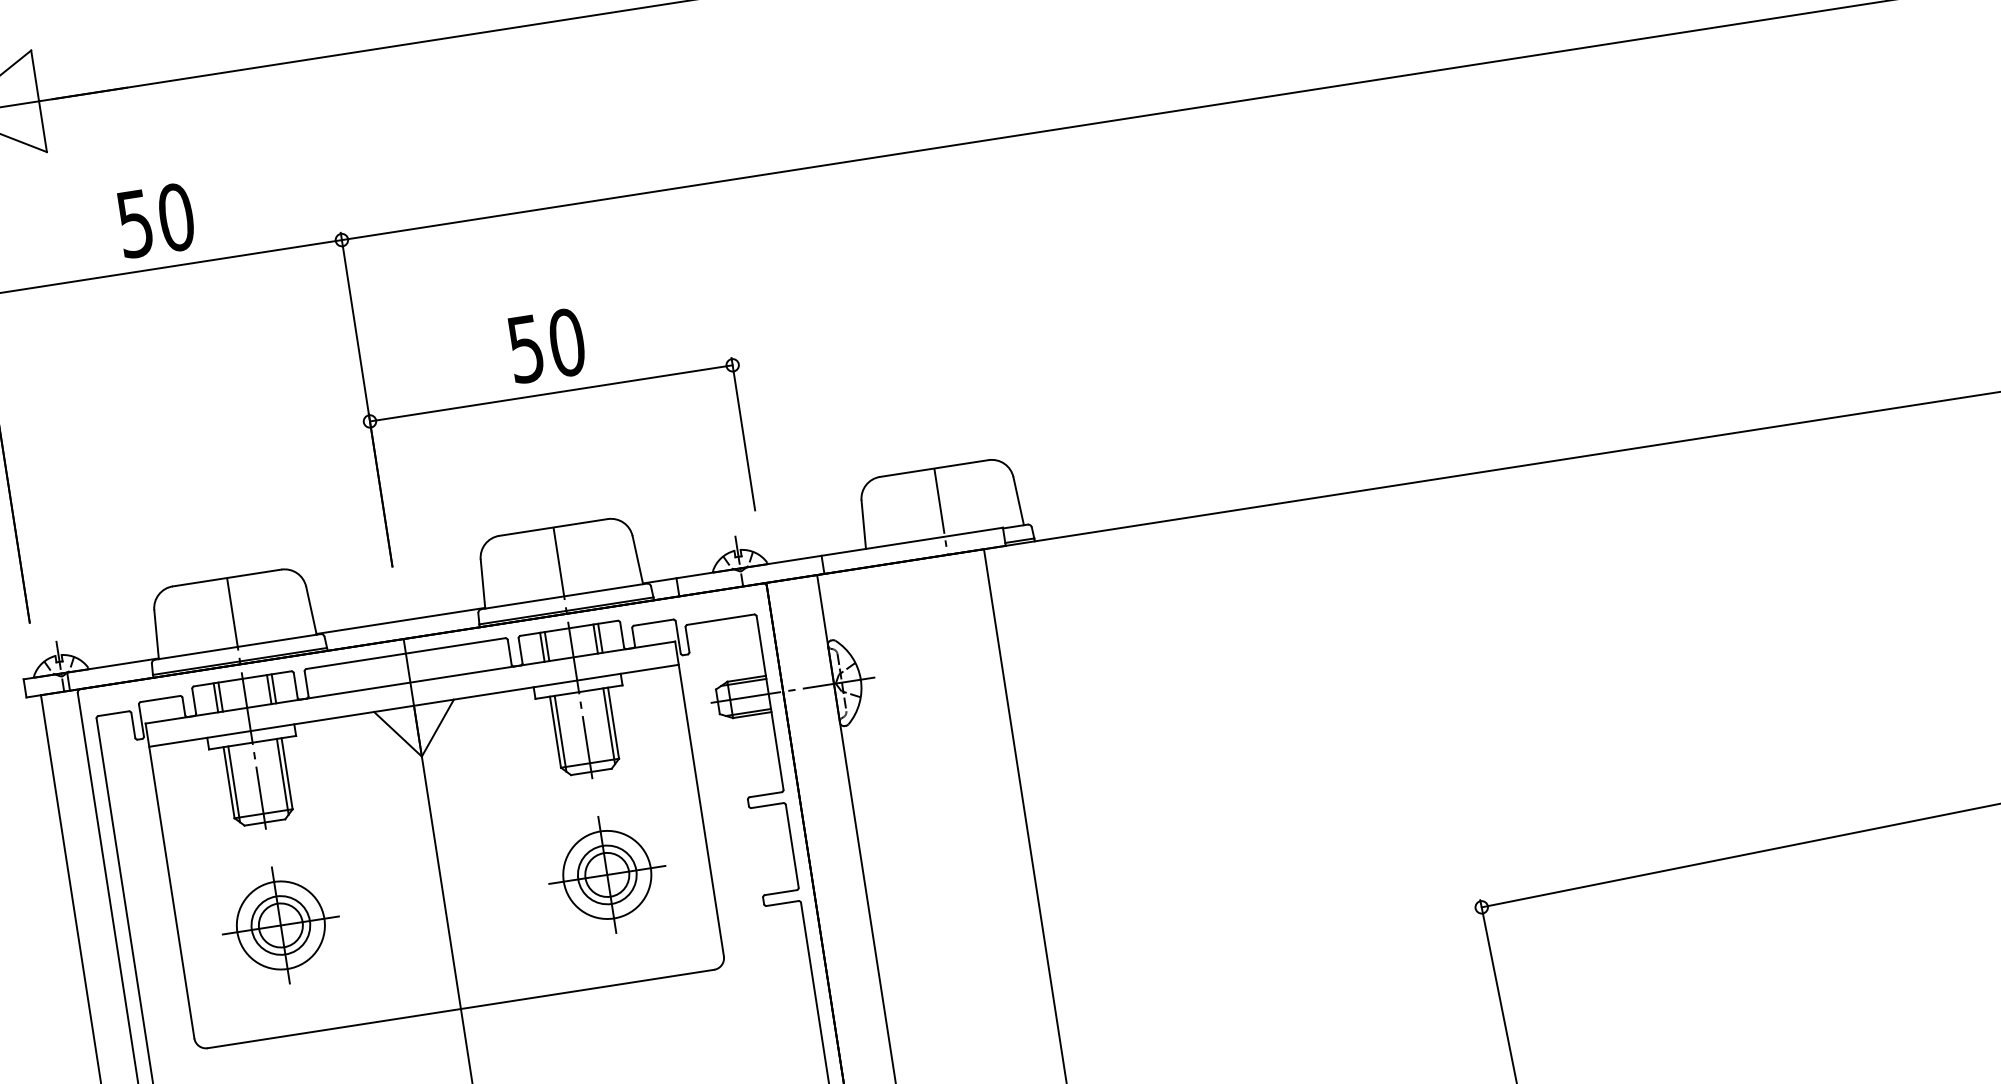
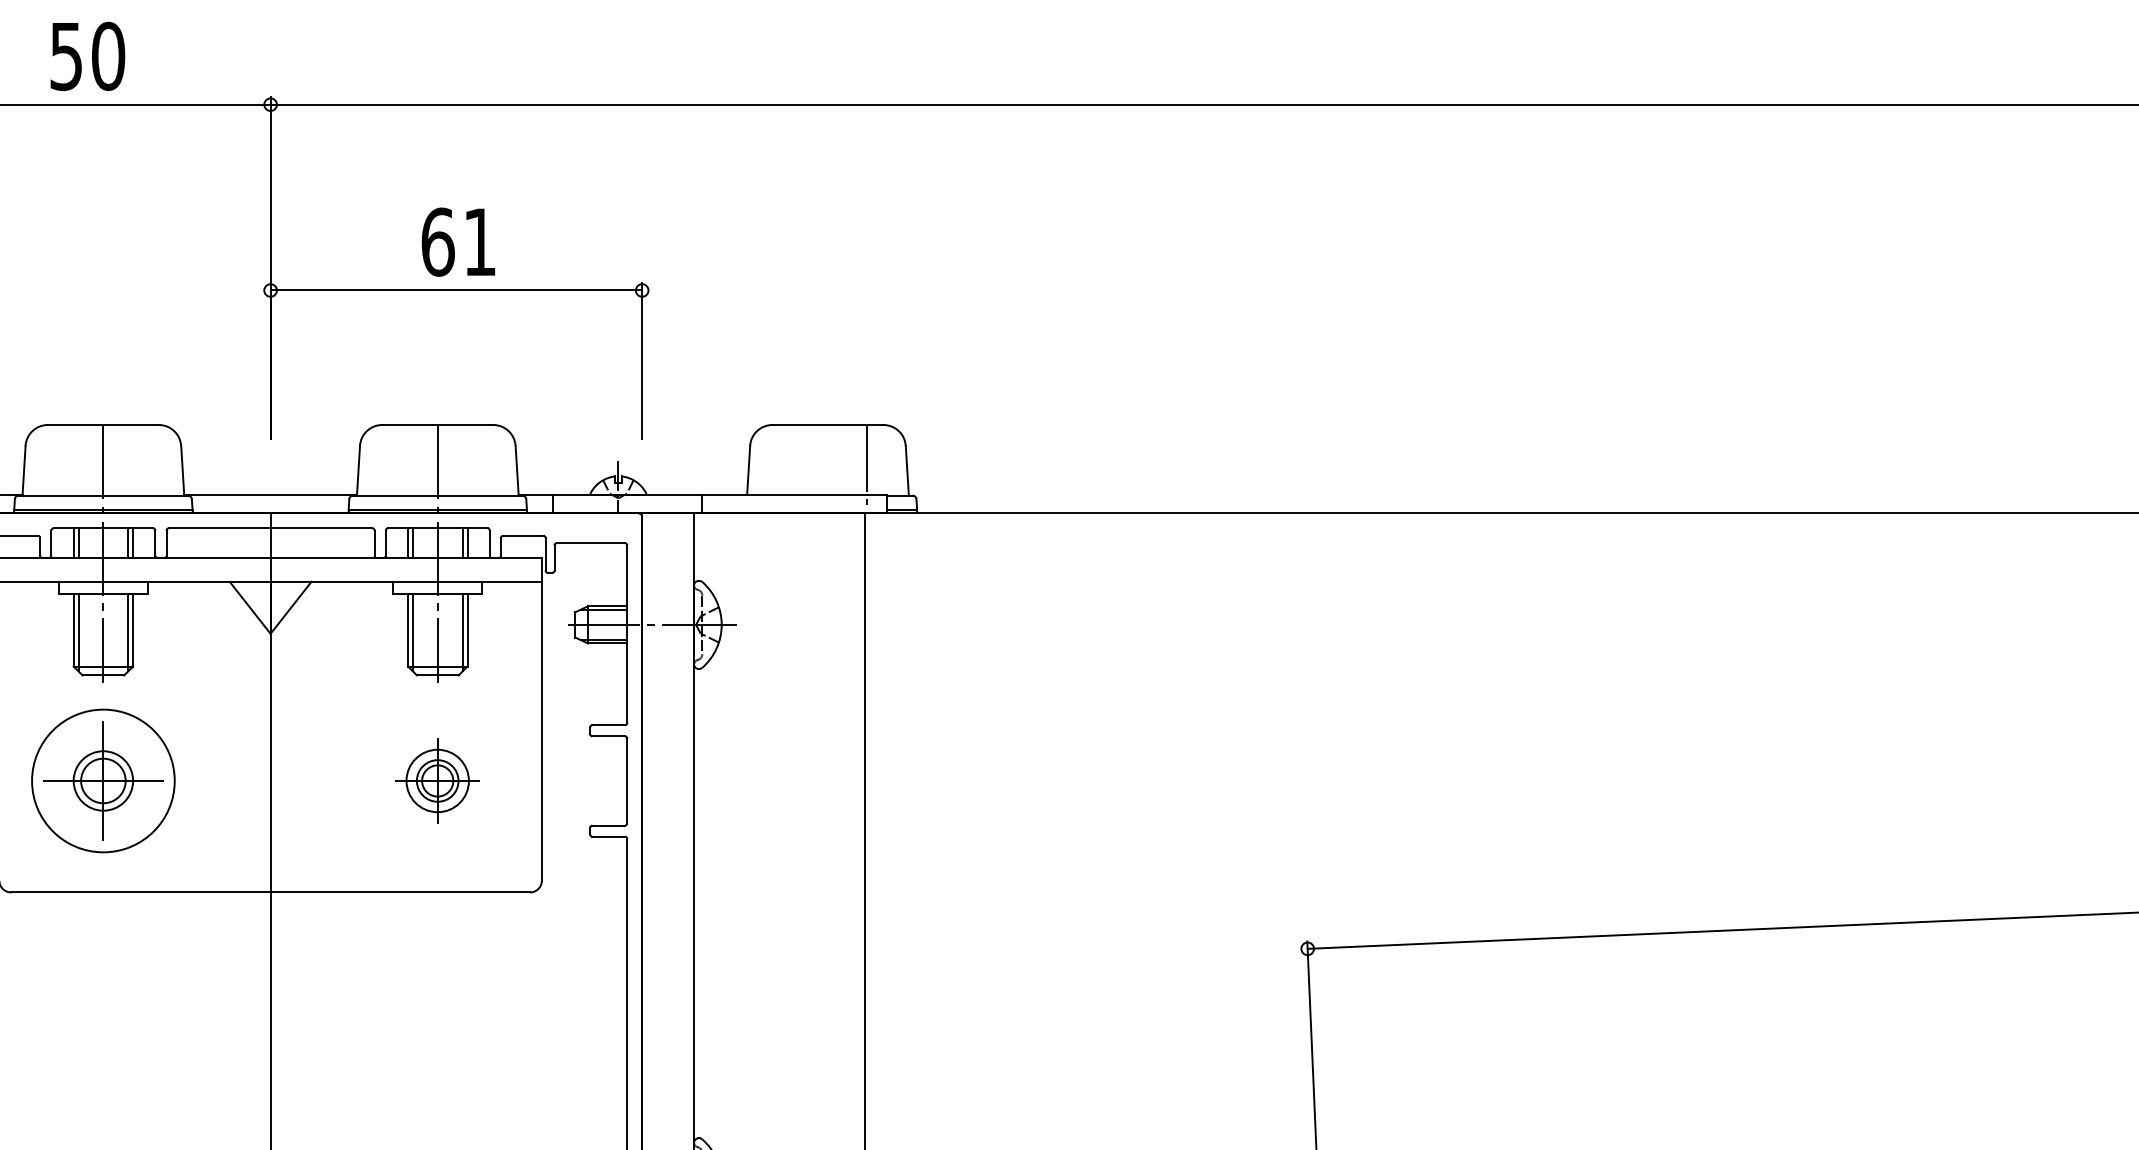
text: (545, 345) -> (458, 241), 50 -> 61
line: (940, 512) -> (866, 469), moved
part: (606, 874) -> (437, 780), size x0.7
circle: (279, 925) -> (102, 780), size x1.6

